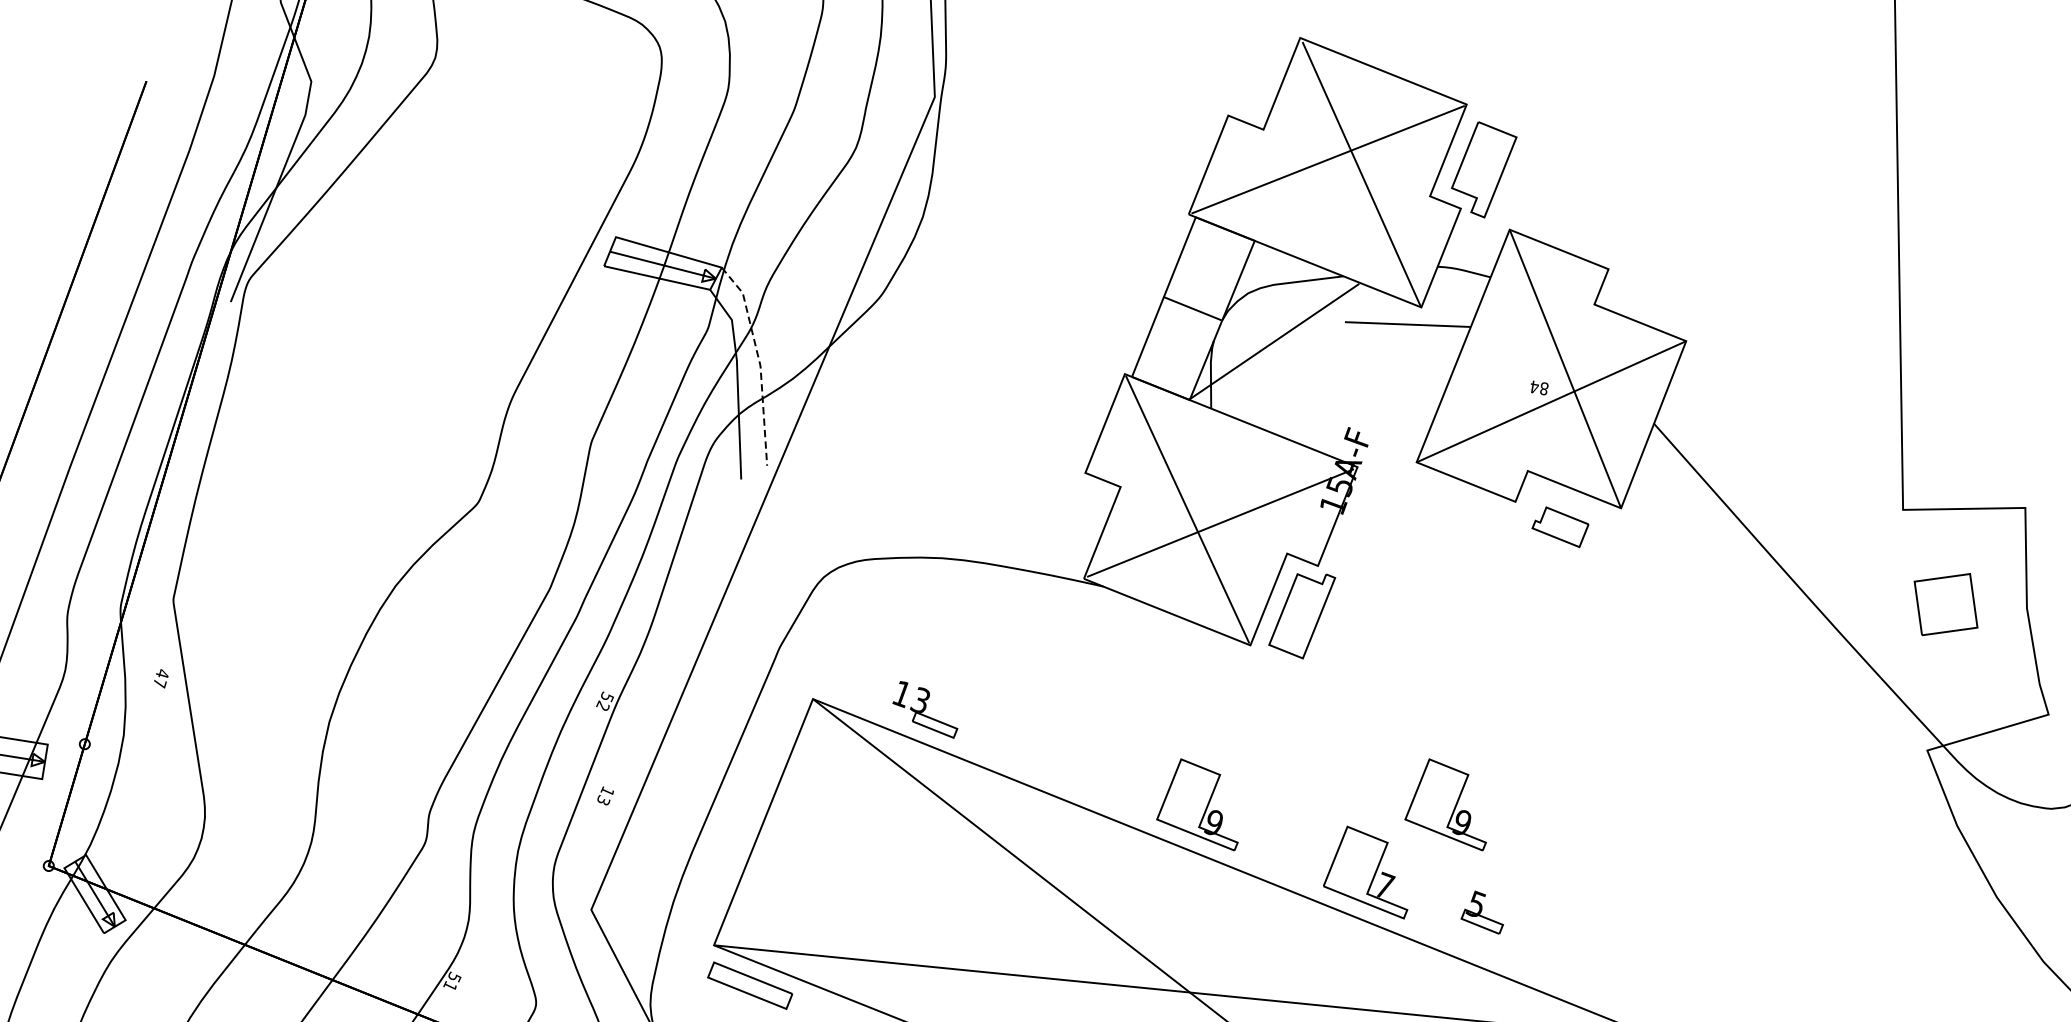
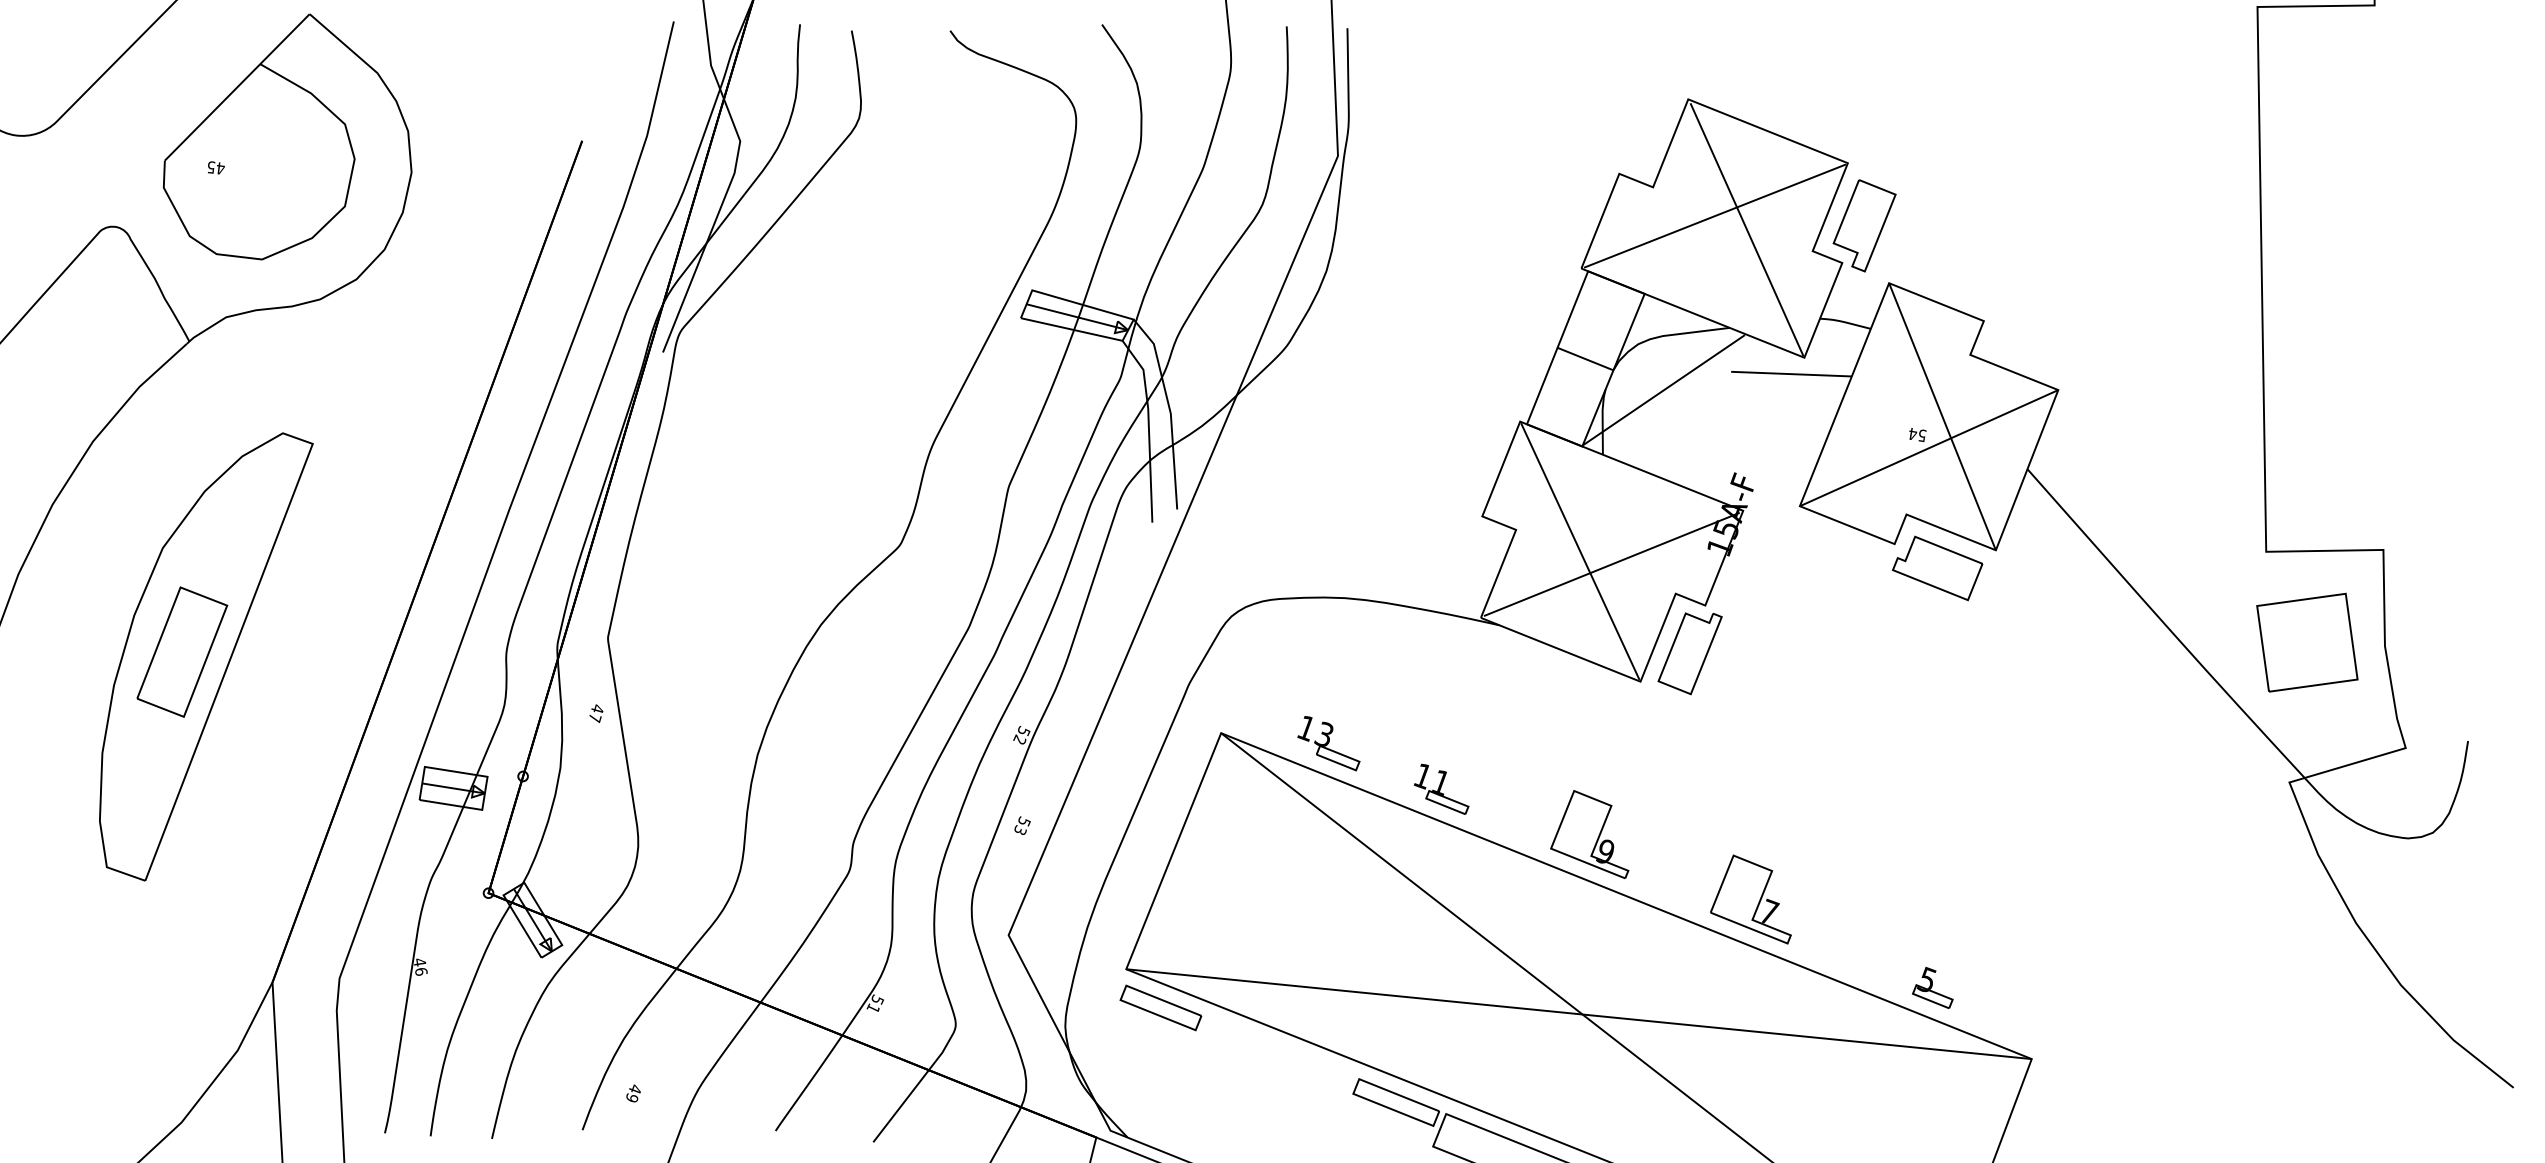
line: (759, 361) -> (1169, 409), dashed -> solid
text: (1544, 388) -> (1922, 435), 84 -> 54
part: (1560, 527) -> (1937, 568), size x1.67
part: (1946, 604) -> (2307, 642), size x1.67
part: (1042, 756) -> (1441, 788), added
text: (606, 791) -> (1023, 821), 13 -> 53
part: (1445, 804) -> (1827, 834), removed
part: (1481, 912) -> (1932, 987), moved

